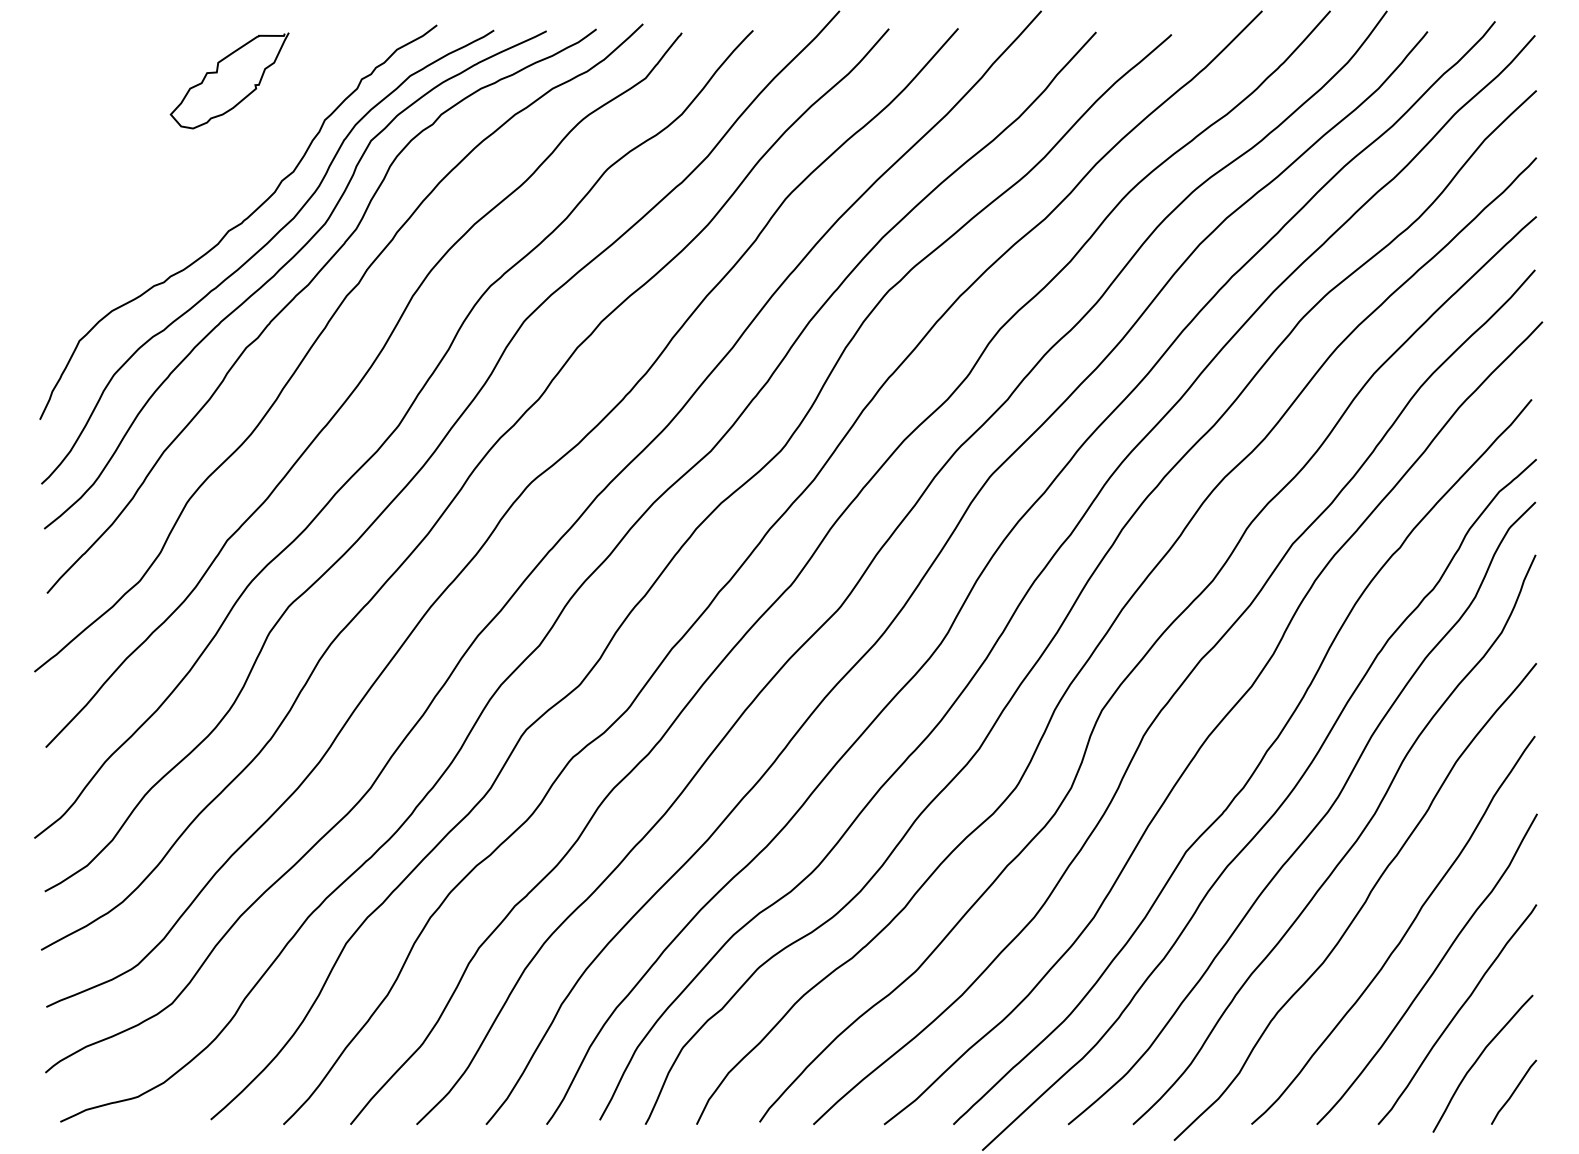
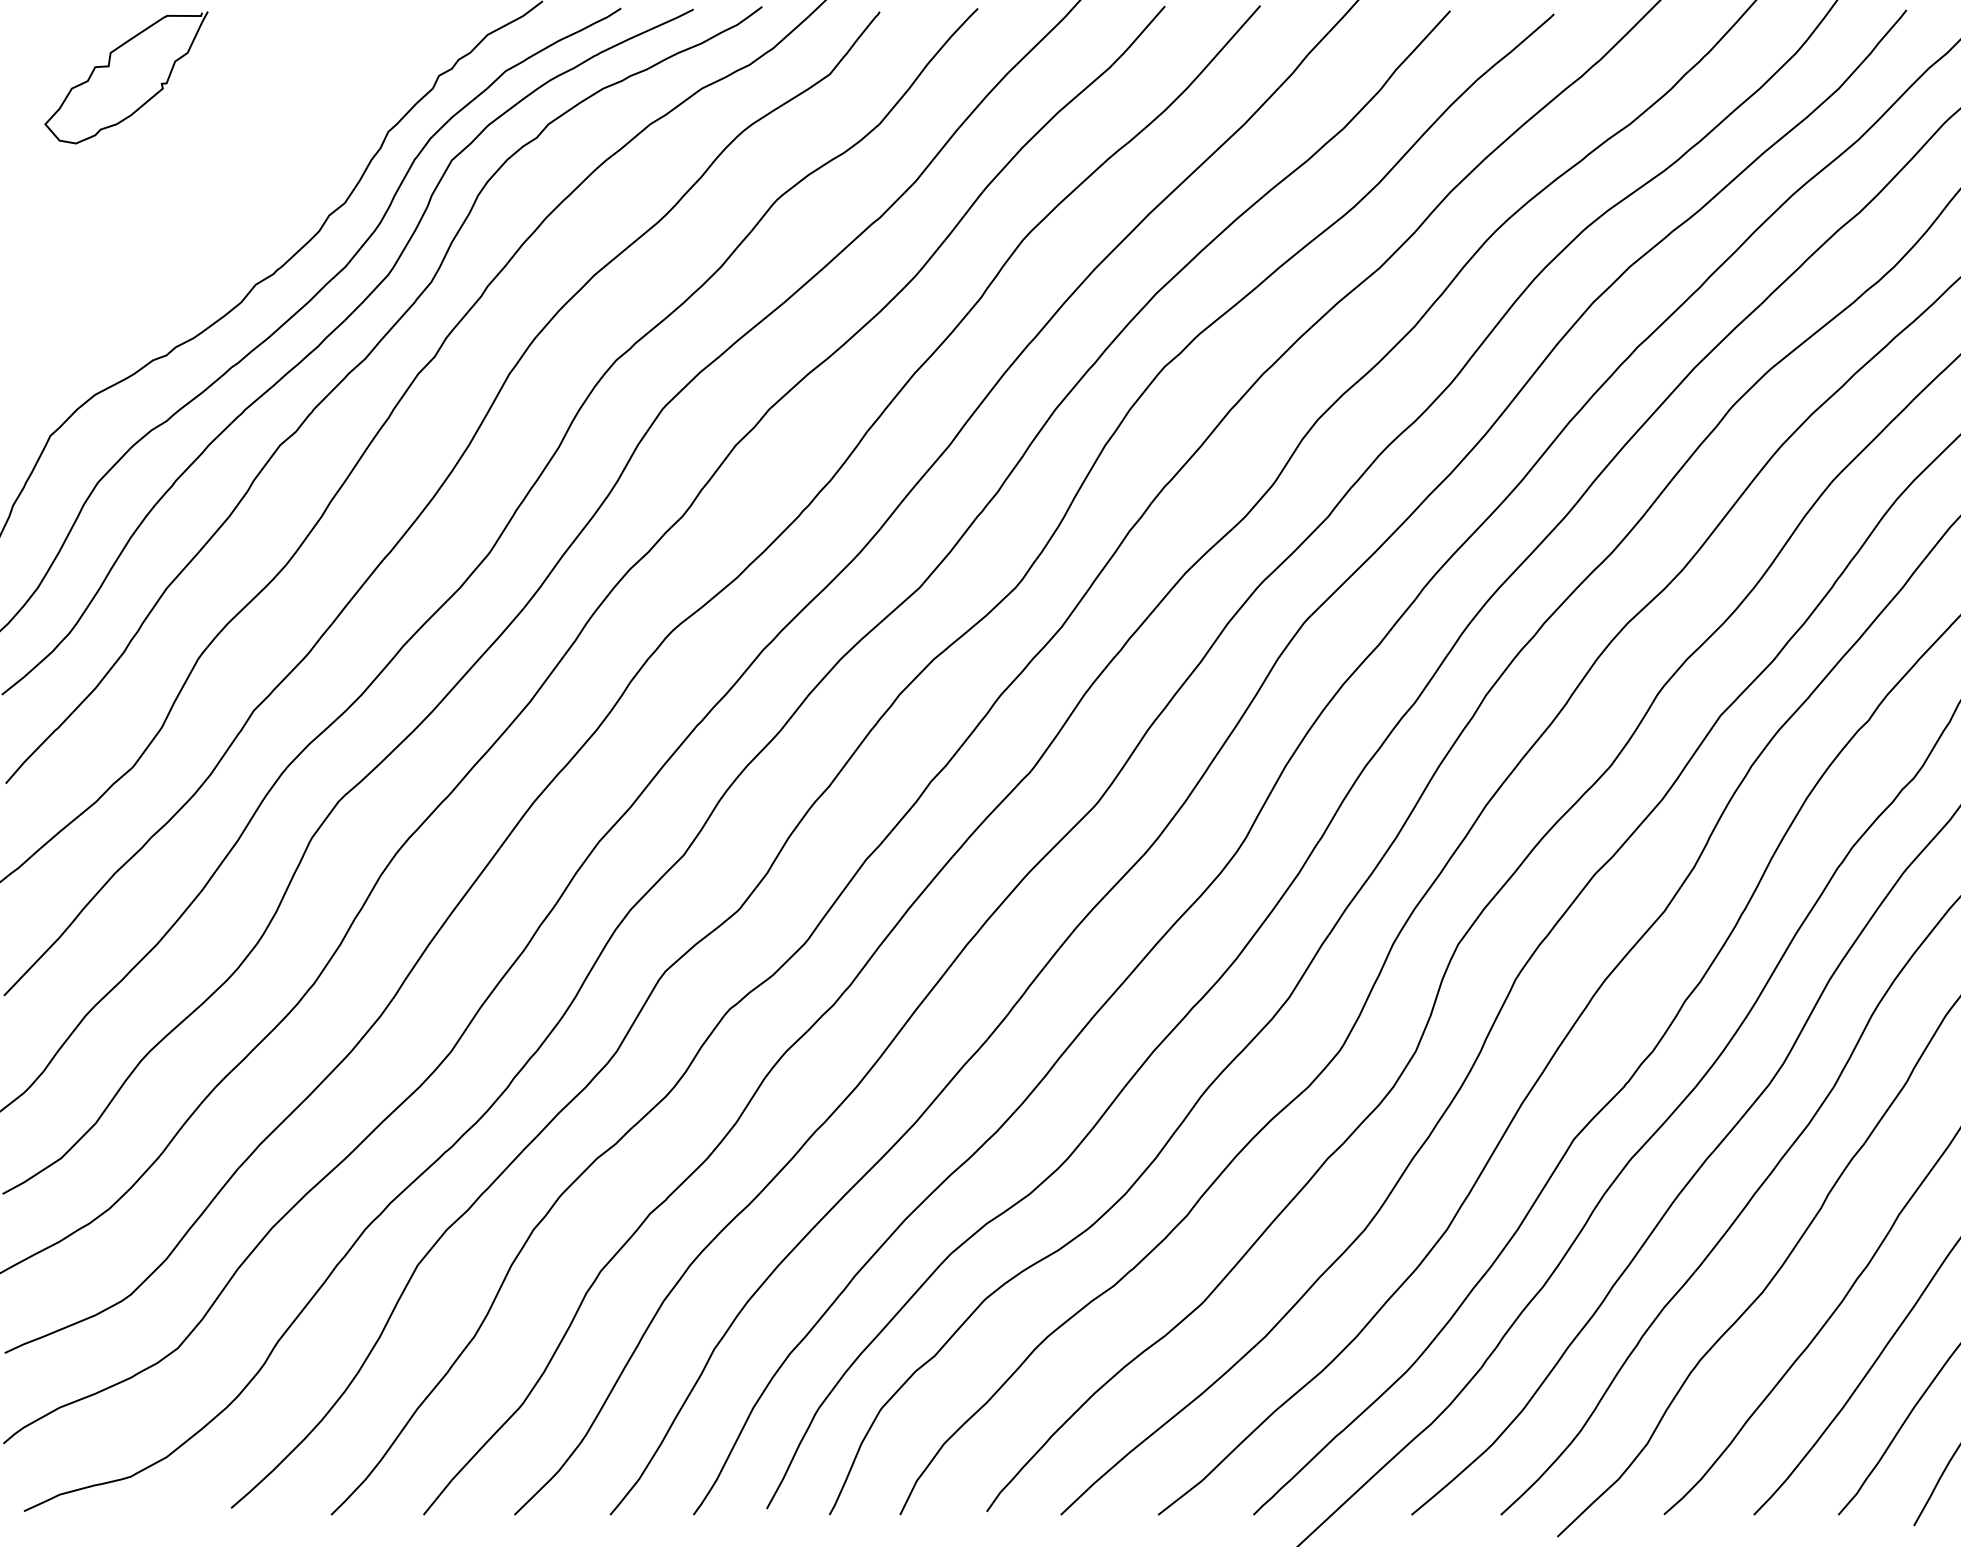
curve: (217, 73) -> (109, 67), moved

